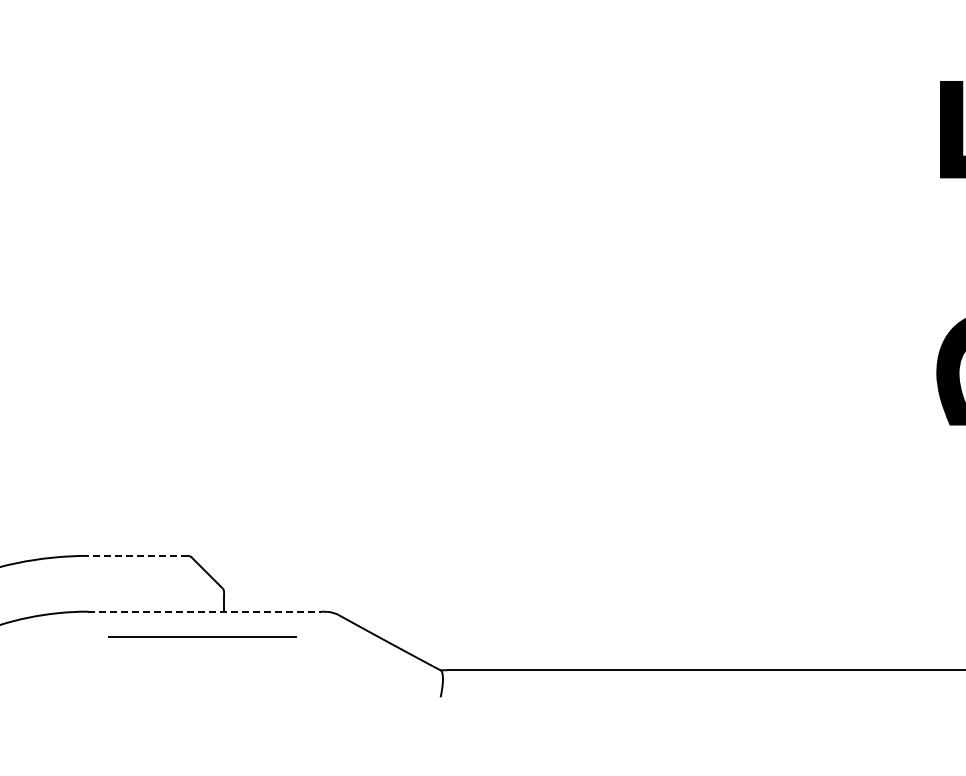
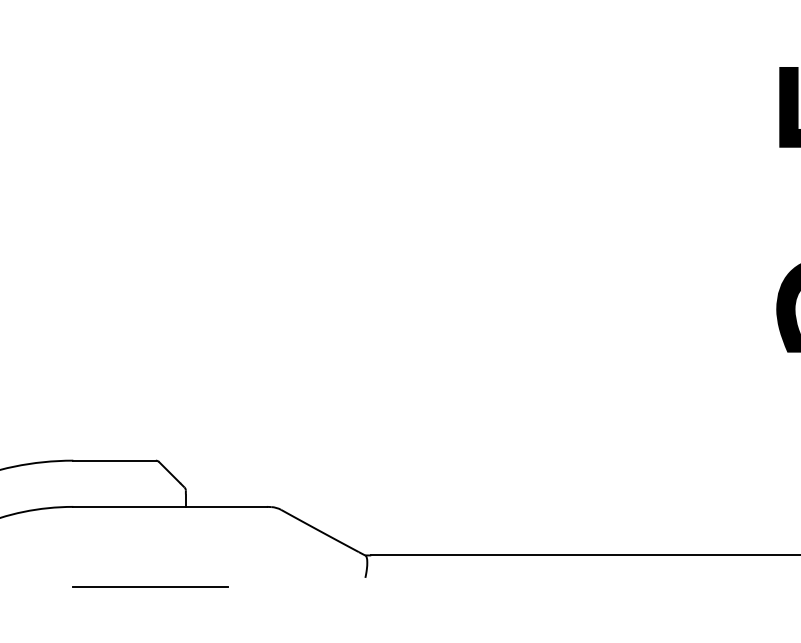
line: (138, 555) -> (114, 460), dashed -> solid
line: (205, 611) -> (170, 506), dashed -> solid
line: (202, 636) -> (150, 587), moved

